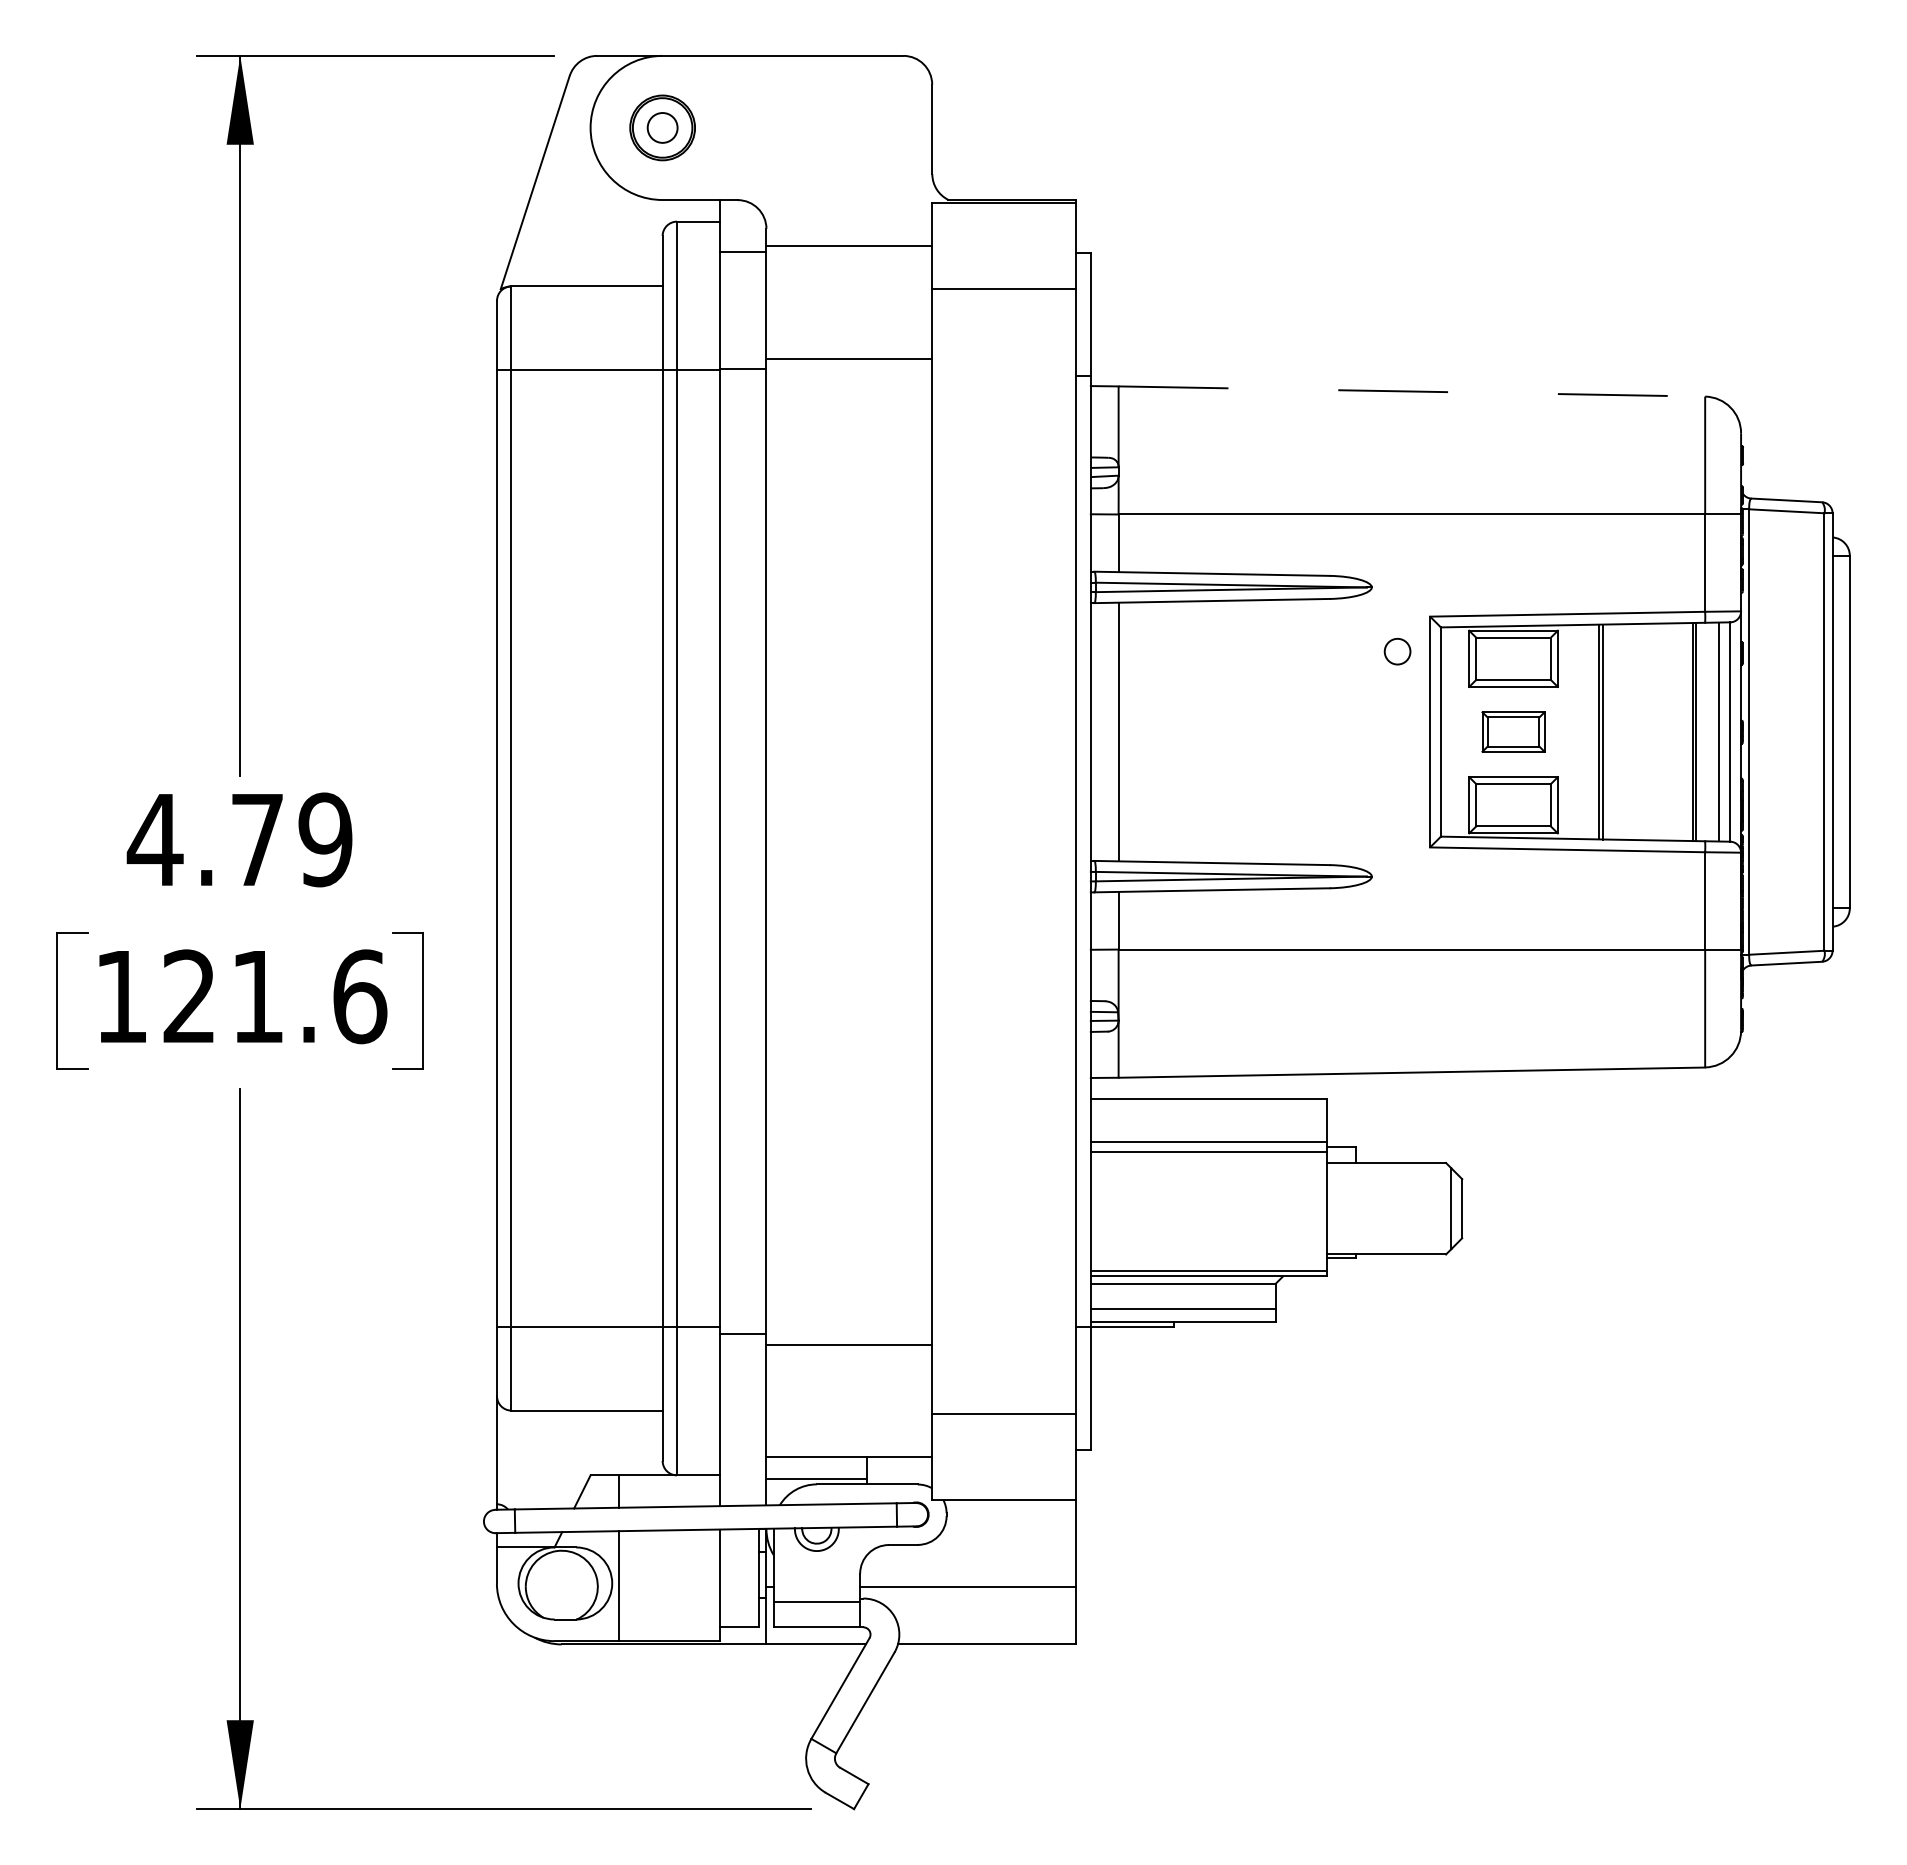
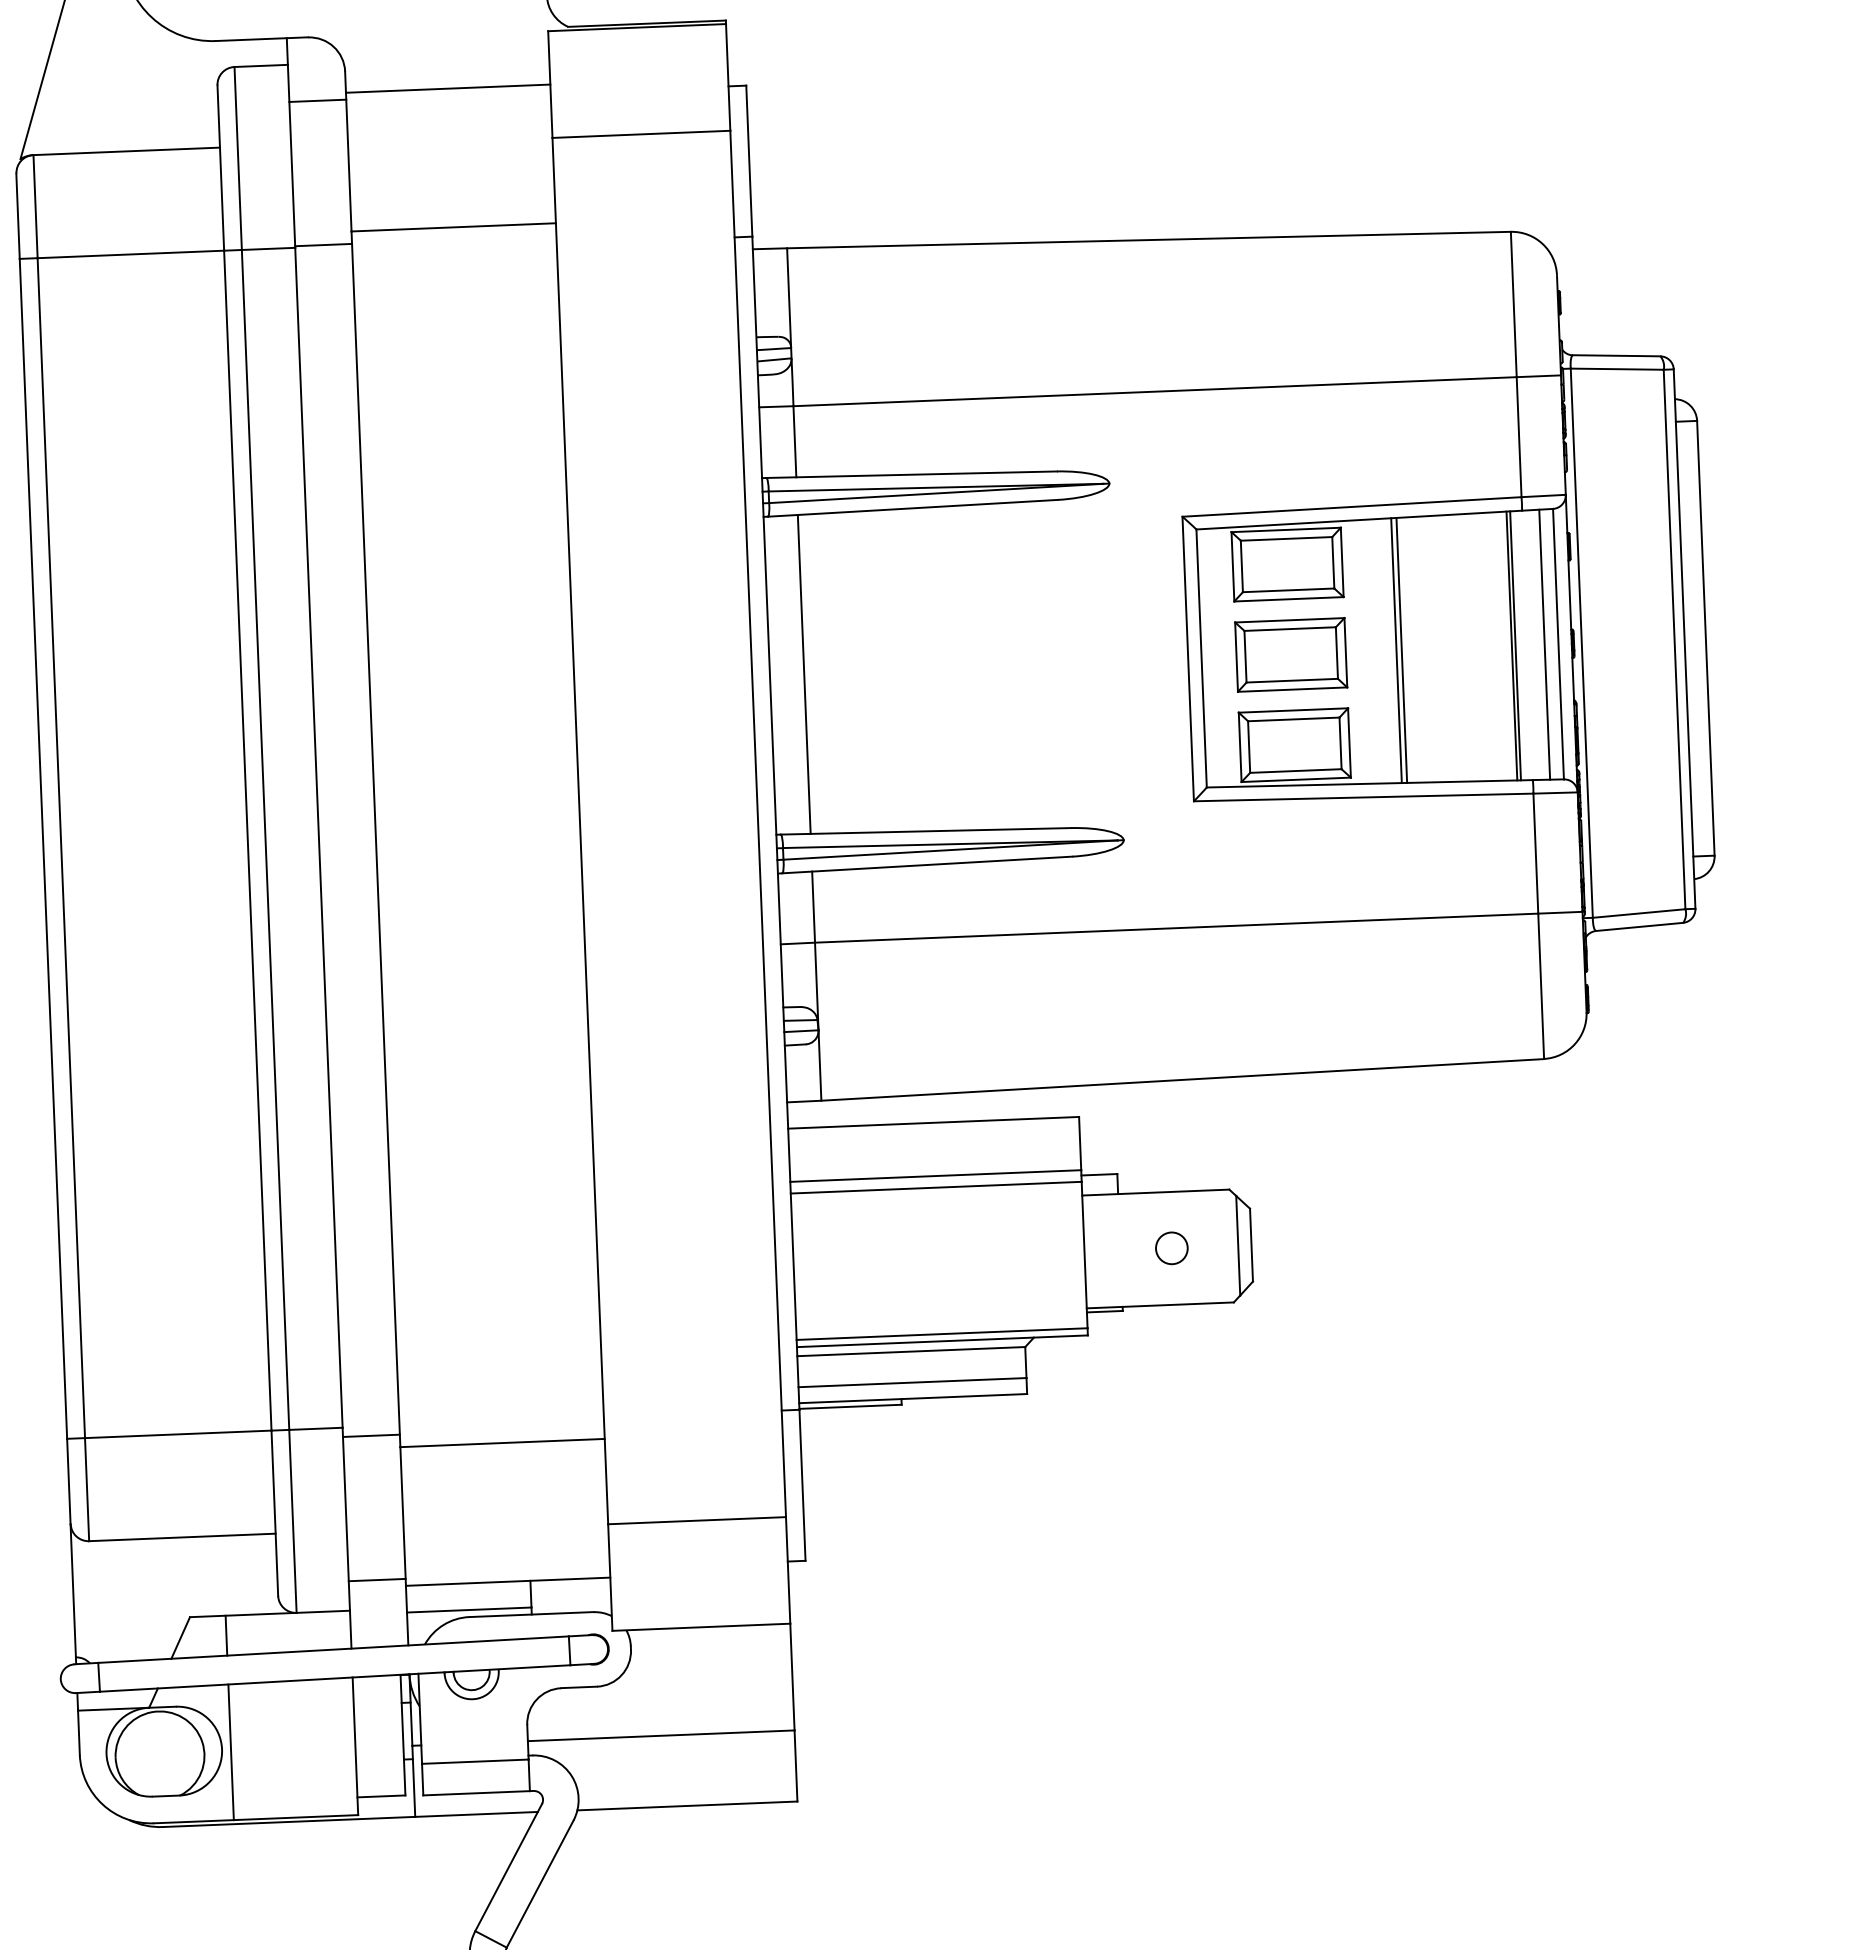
line: (1412, 391) -> (1149, 240), dashed -> solid
circle: (1397, 651) -> (1171, 1248), moved
part: (1513, 731) -> (1291, 654), size x1.43
line: (743, 1451) -> (377, 1580), added

